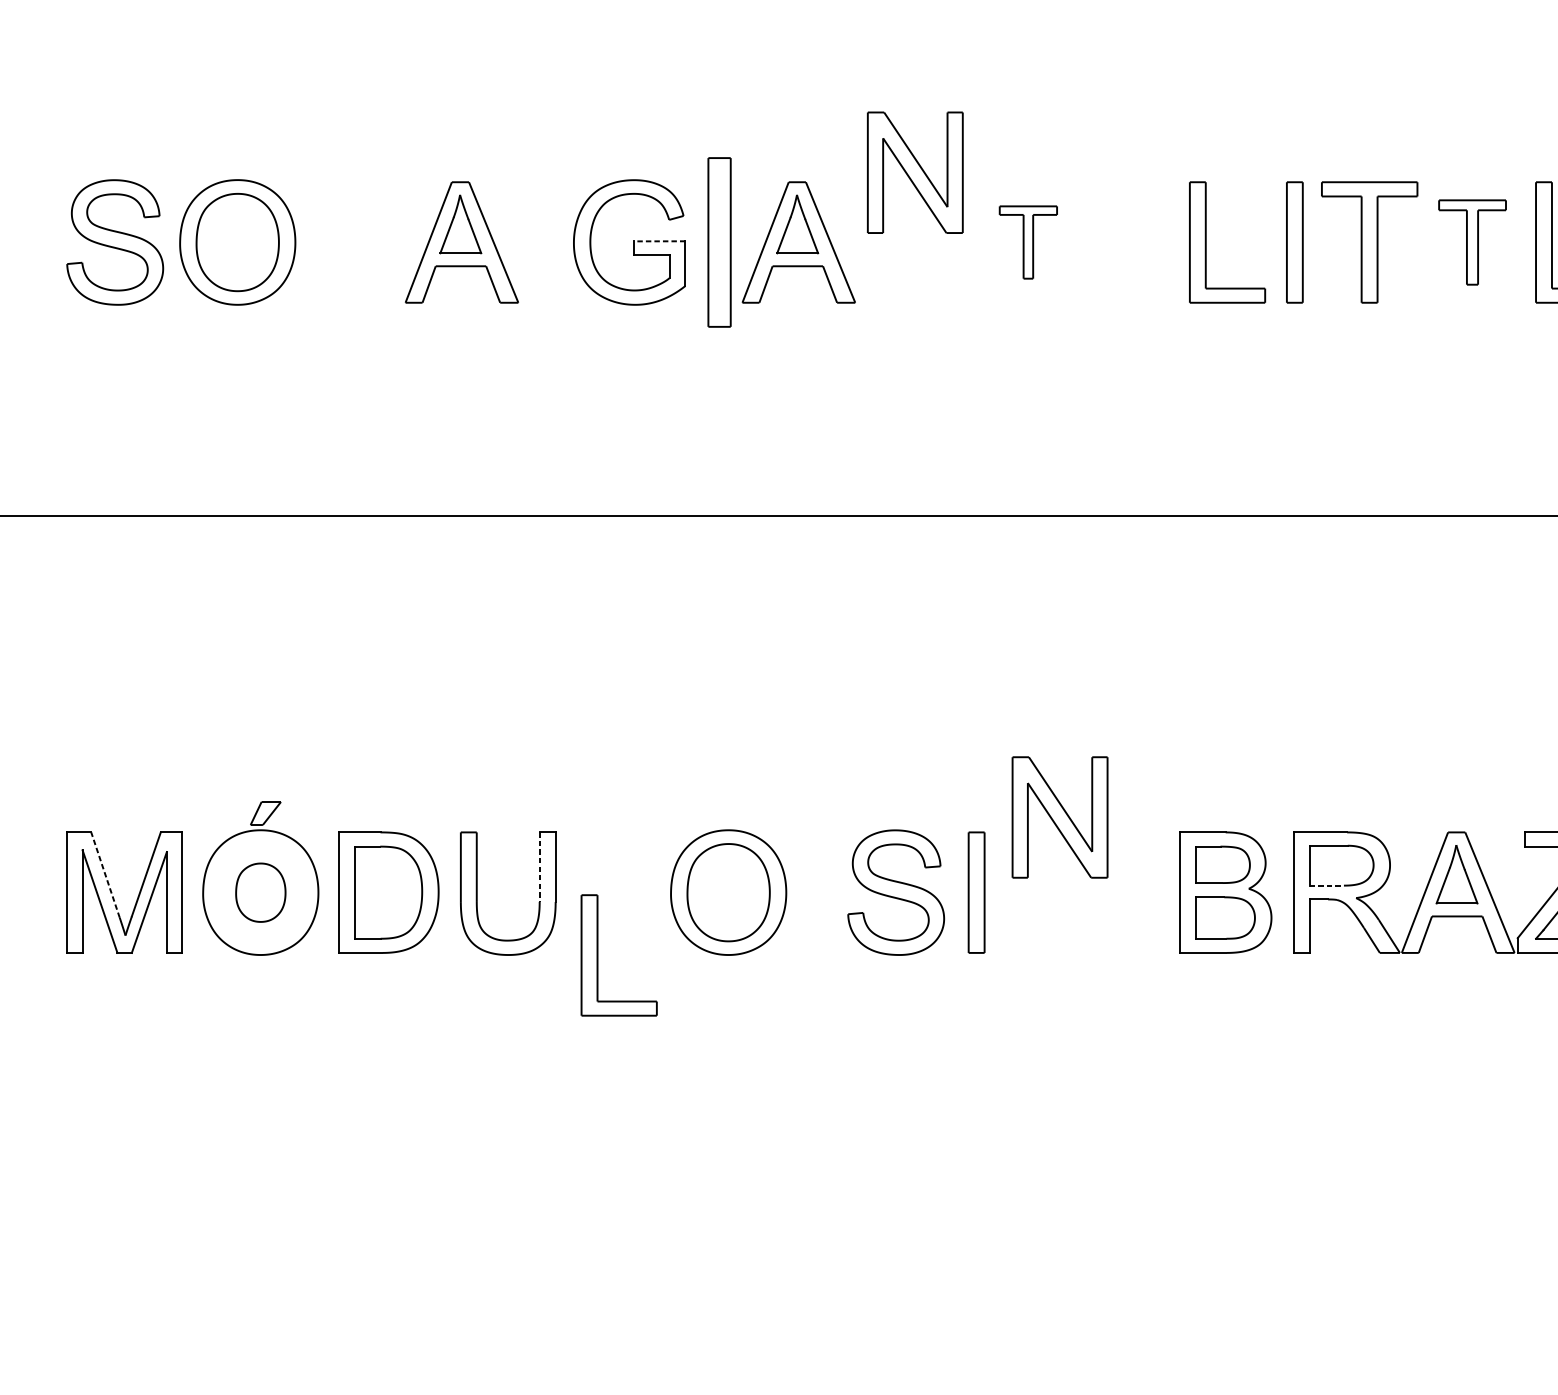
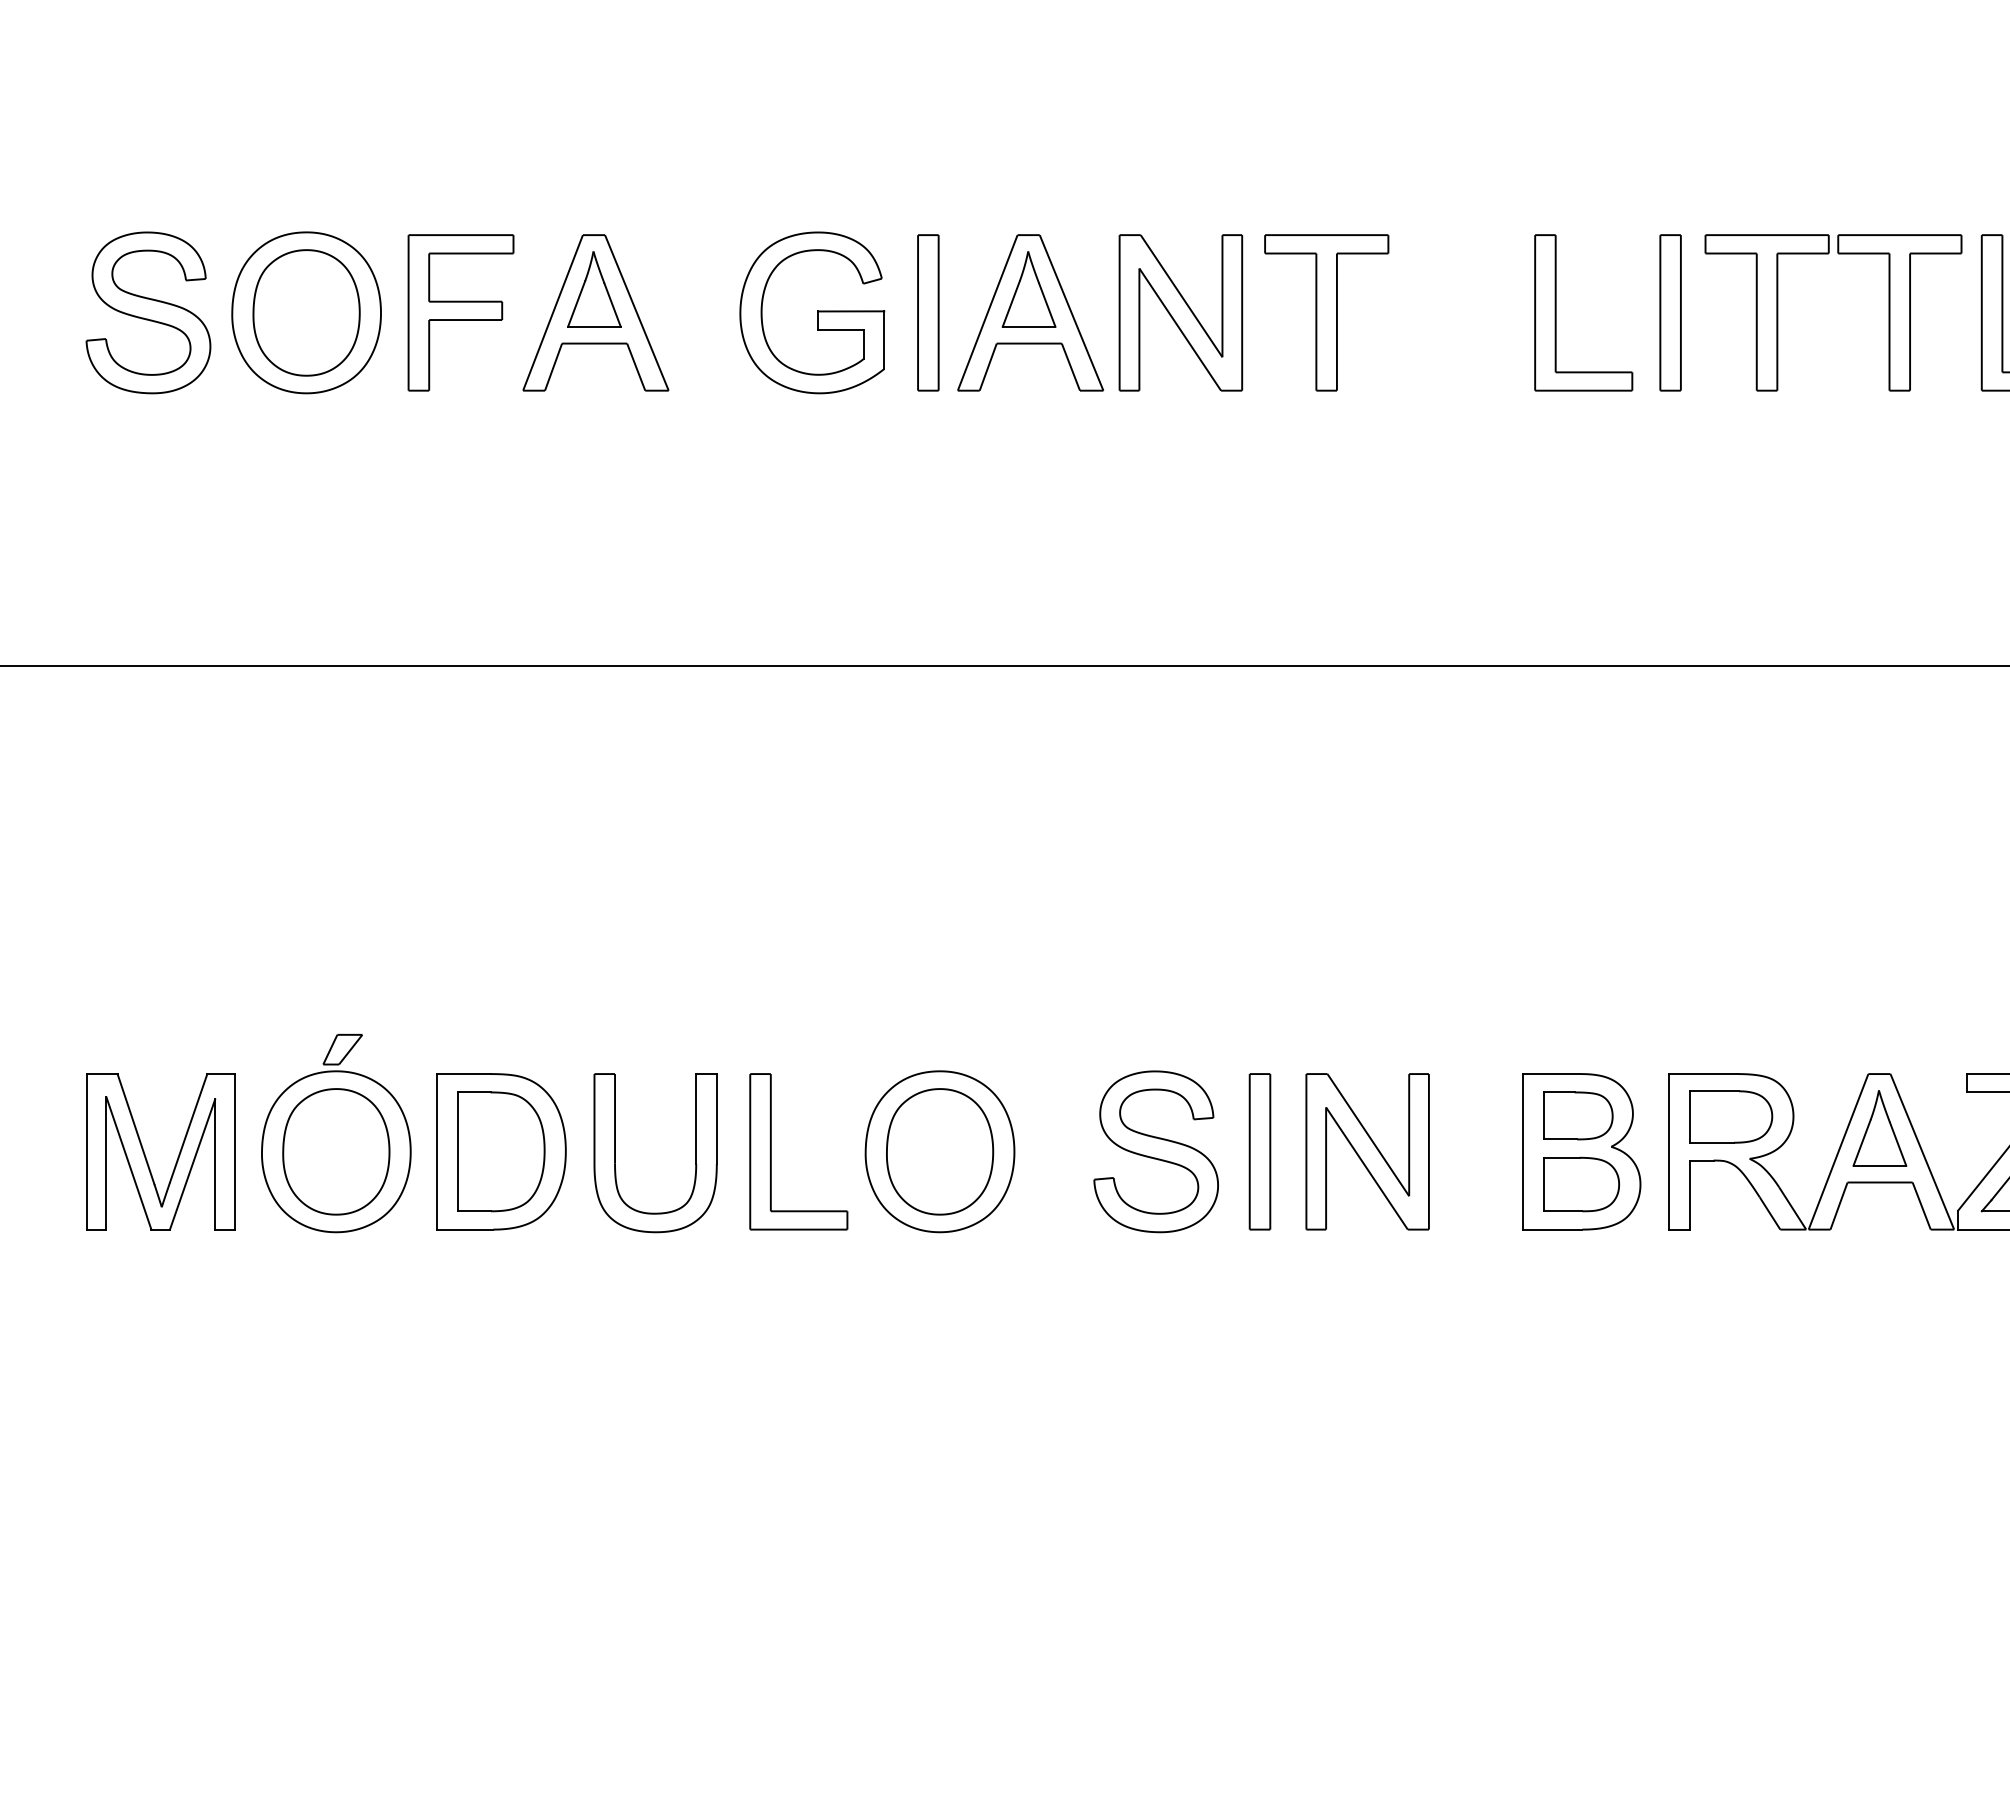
part: (915, 172) -> (1180, 312), moved
line: (660, 241) -> (851, 311), dashed -> solid
part: (357, 242) -> (460, 312), added
part: (719, 242) -> (928, 312), size x0.71
part: (1028, 242) -> (1326, 312), size x1.67
part: (1472, 242) -> (1899, 312), size x1.43
part: (1059, 817) -> (1367, 1151), moved
line: (539, 866) -> (696, 1118), dashed -> solid
line: (105, 874) -> (135, 1128), dashed -> solid
line: (1327, 885) -> (1712, 1142), dashed -> solid
part: (260, 892) -> (336, 1151), size x1.67
part: (598, 955) -> (771, 1151), moved

